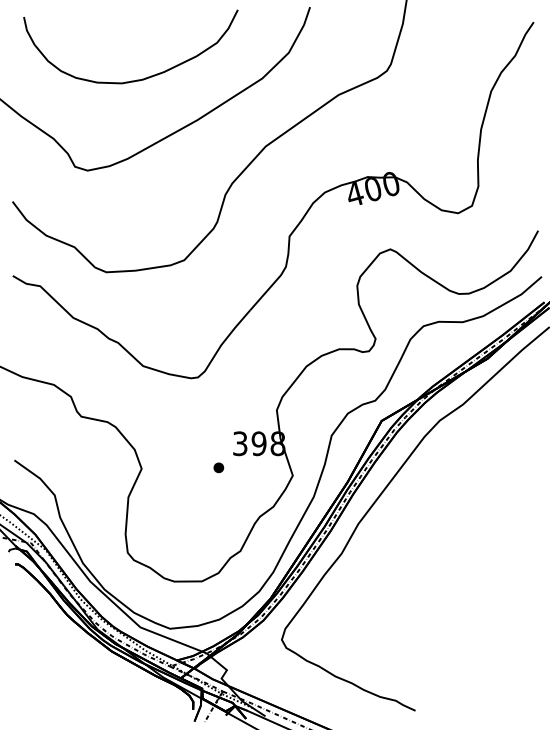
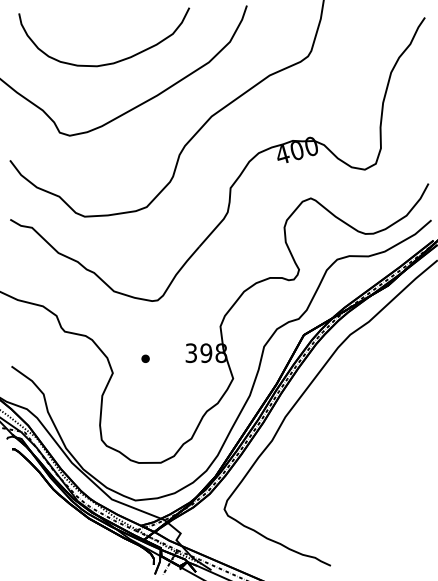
part: (218, 467) -> (145, 358), moved

